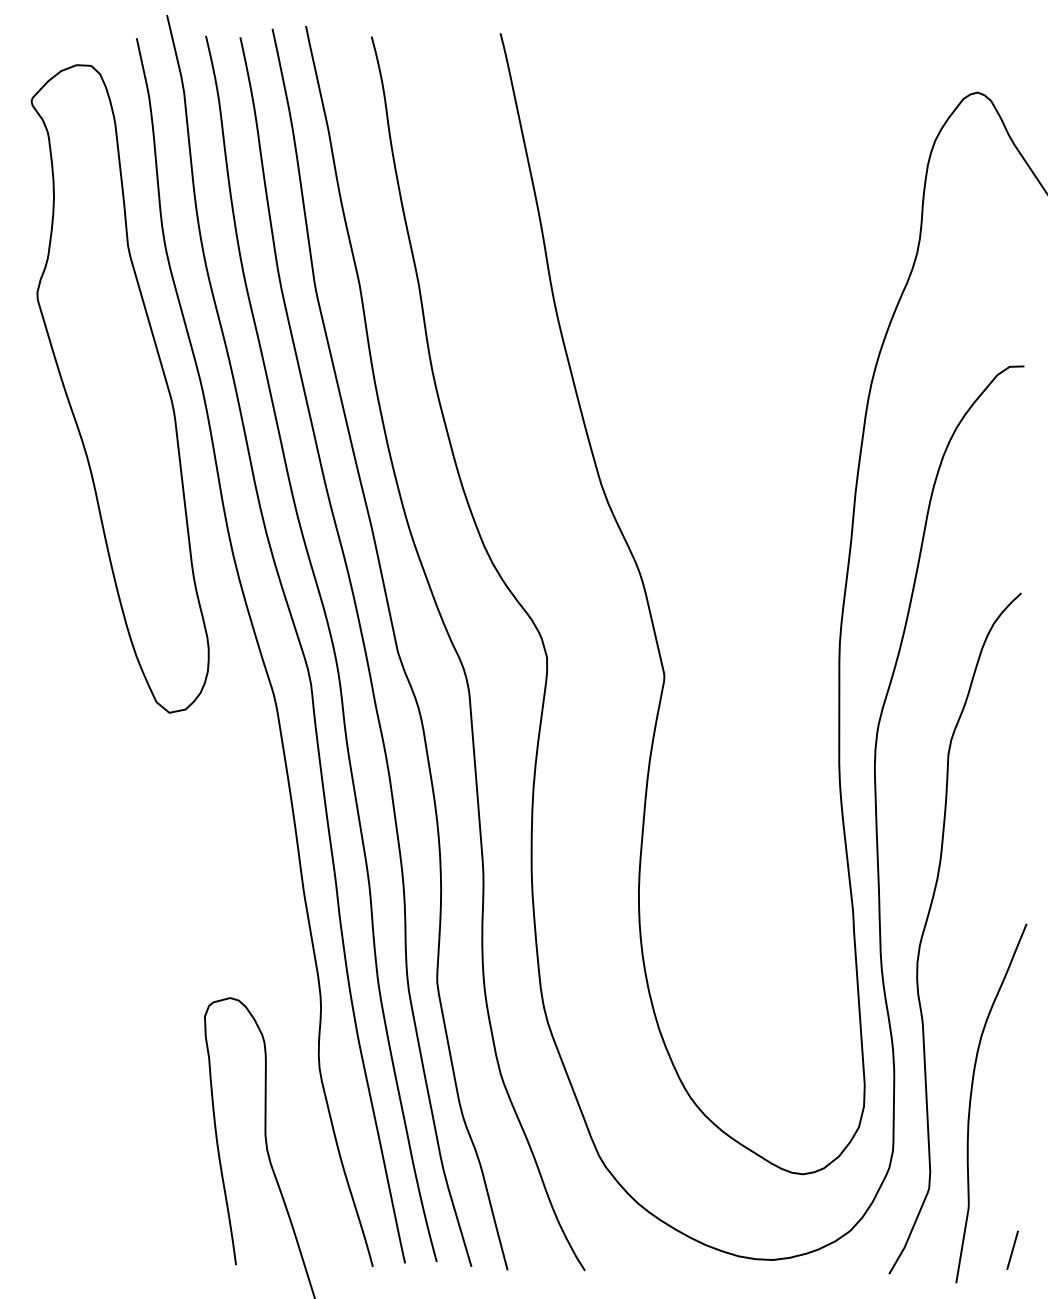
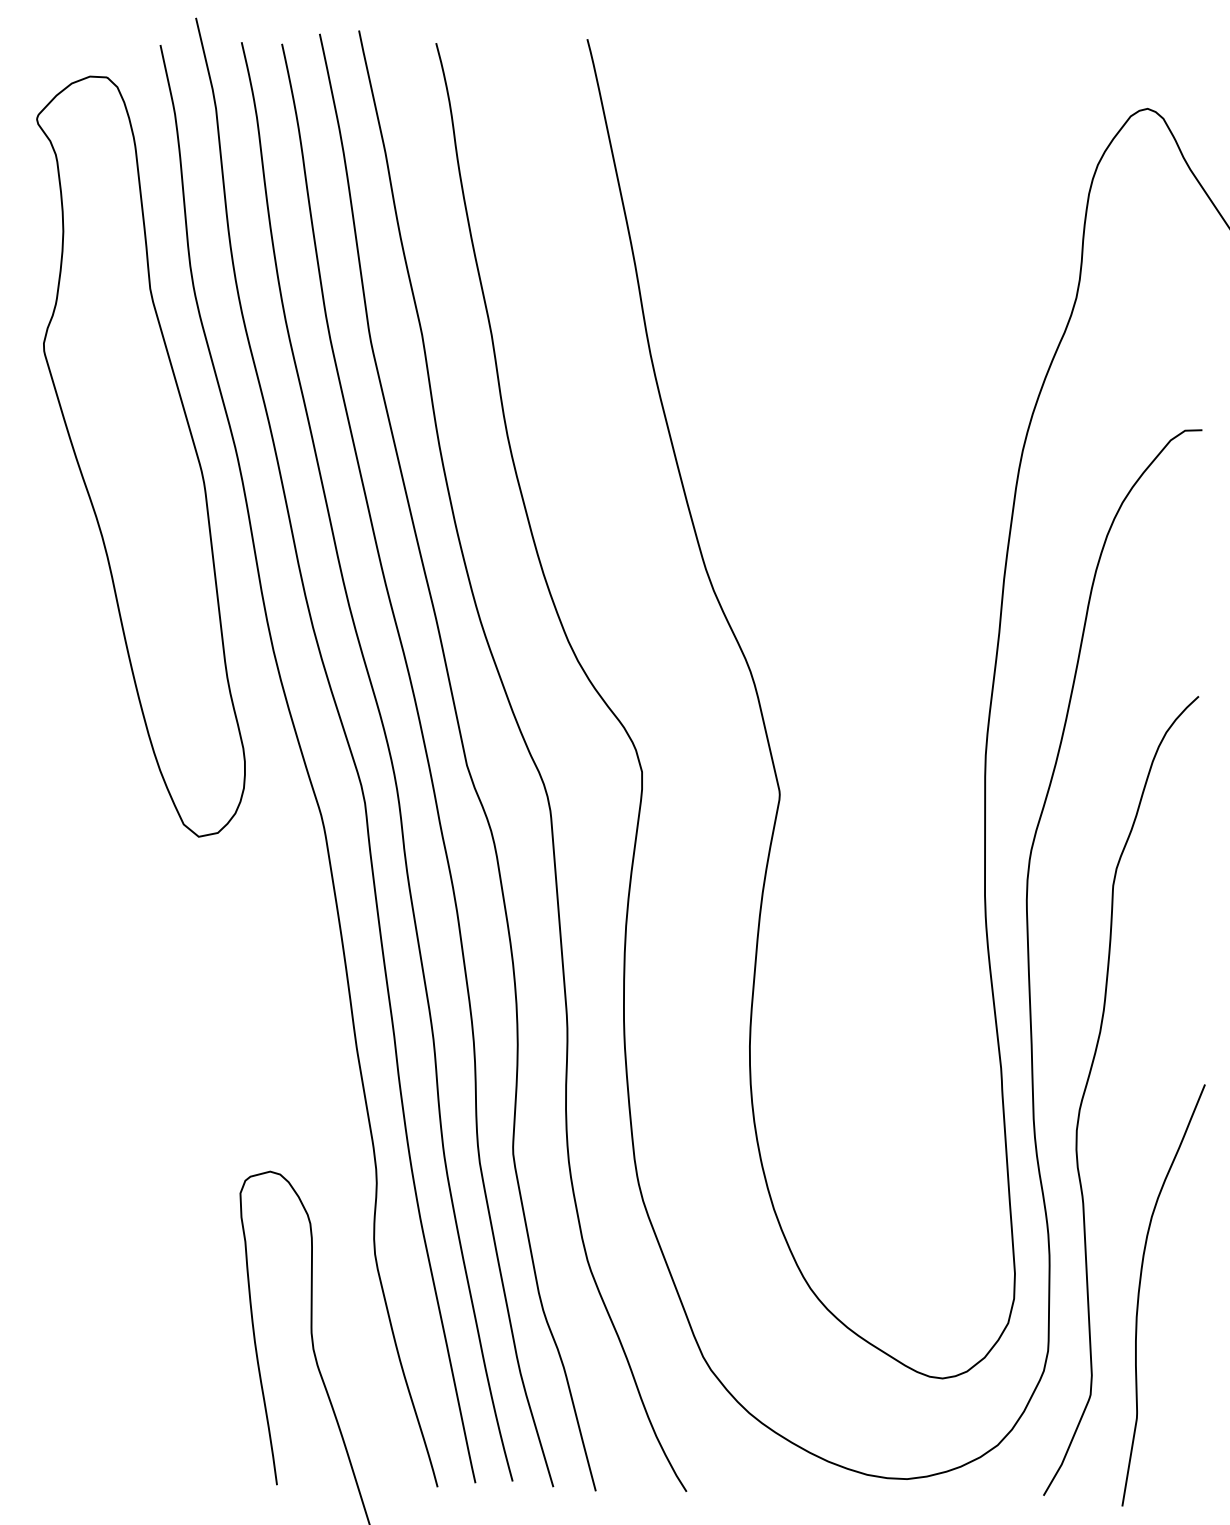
line: (1012, 1249) -> (1188, 1466), removed

